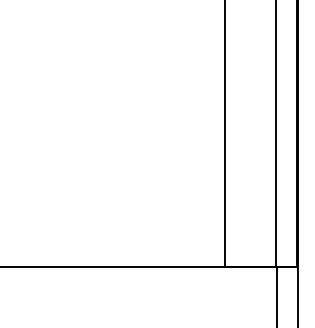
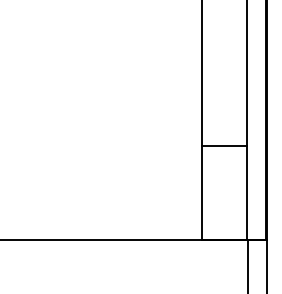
line: (250, 163) -> (224, 146), added

